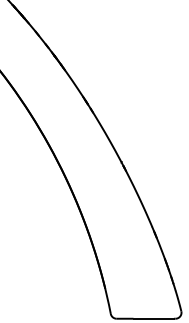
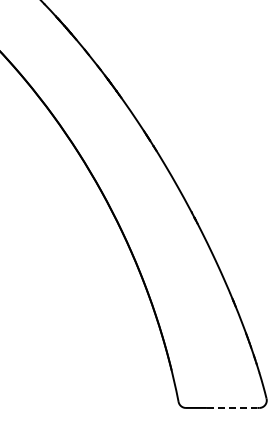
line: (154, 318) -> (232, 407), solid -> dashed

